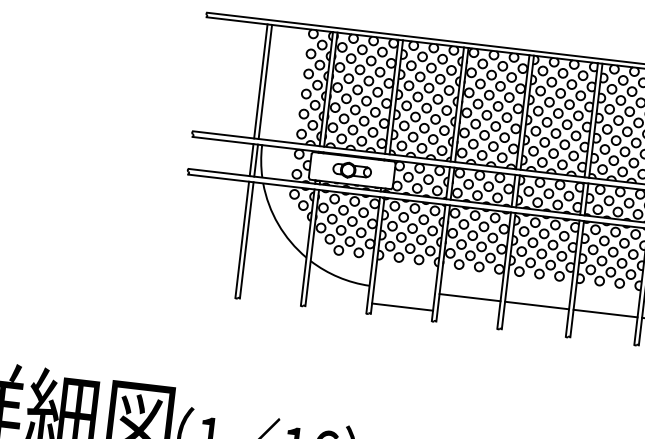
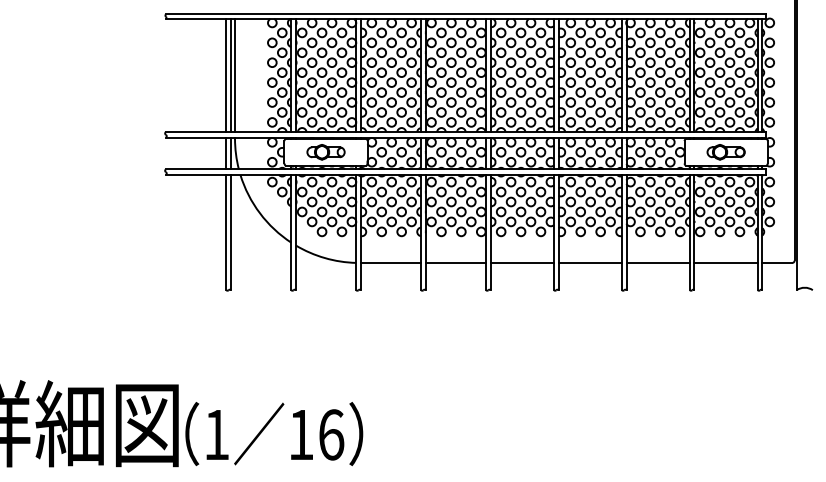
line: (270, 82) -> (235, 75), added
line: (402, 306) -> (390, 262), moved

